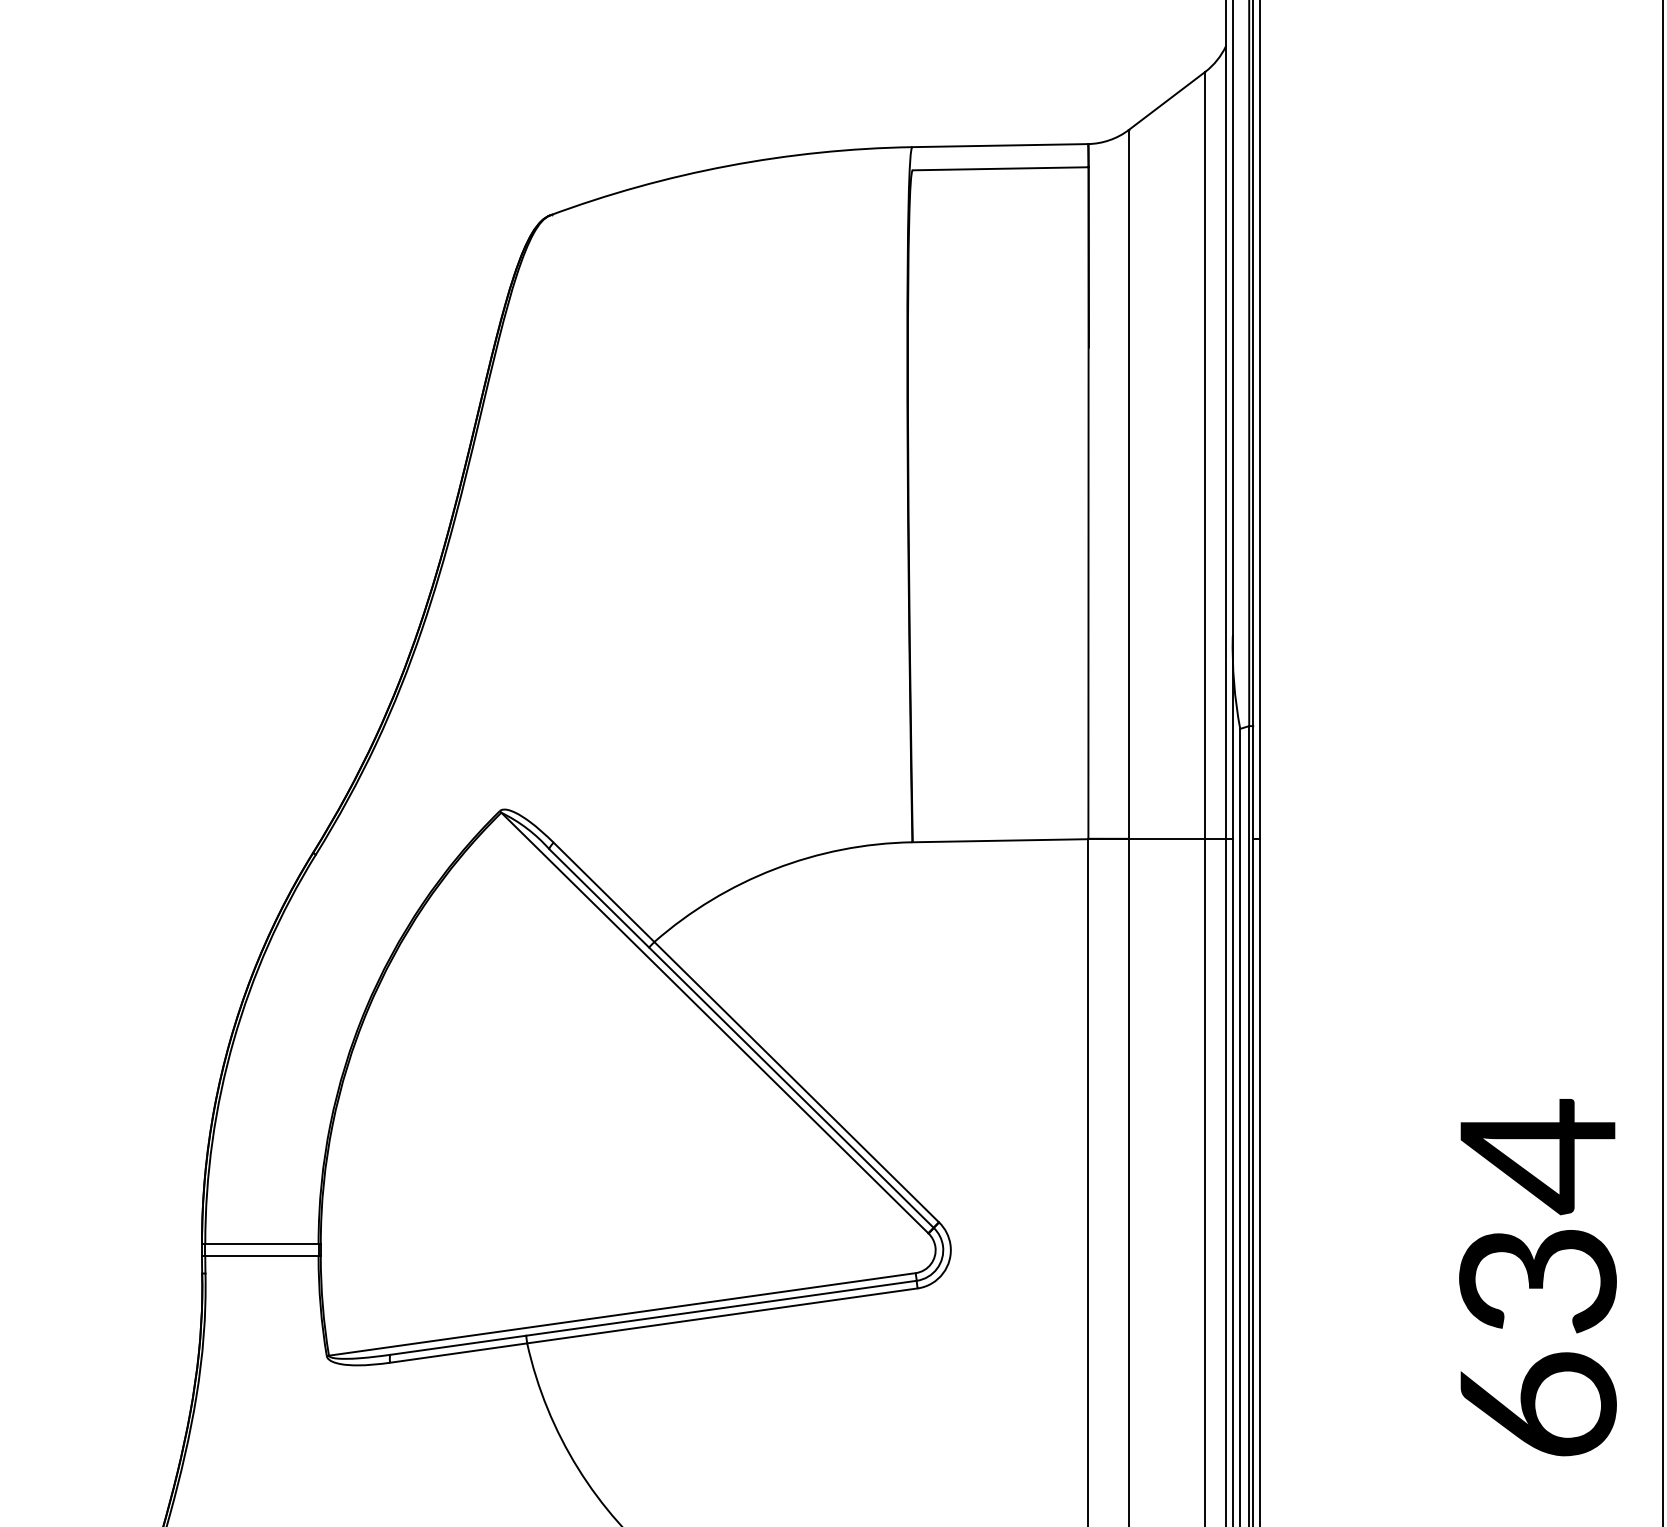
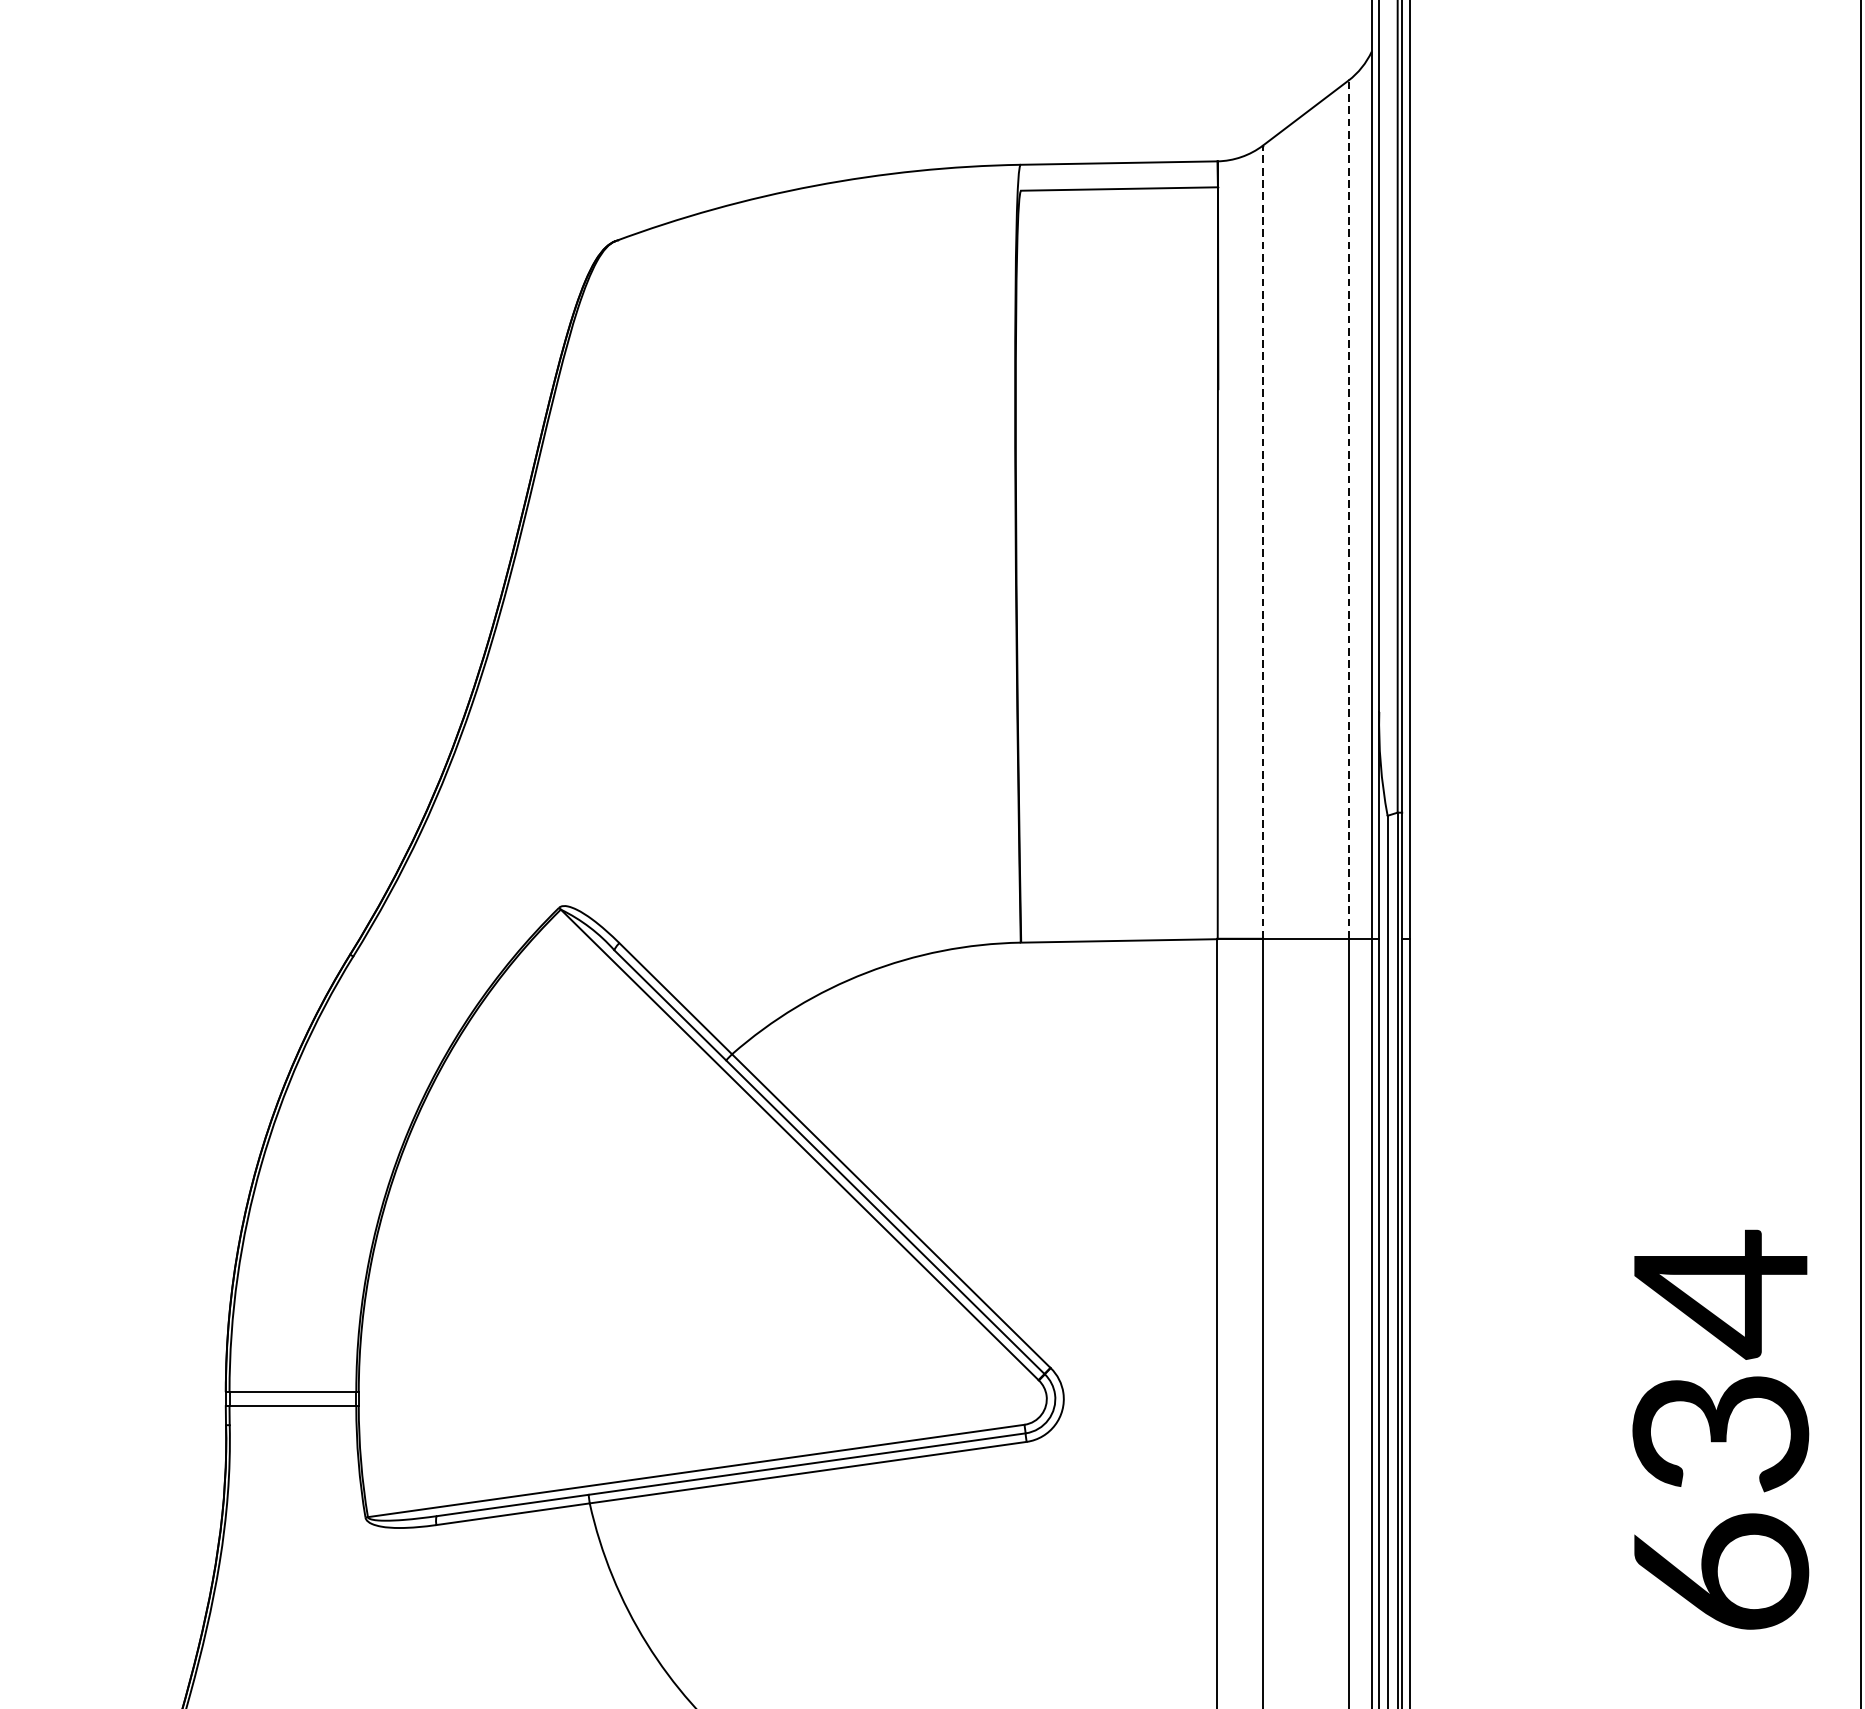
line: (1205, 454) -> (1348, 508), solid -> dashed
line: (1129, 483) -> (1263, 541), solid -> dashed

